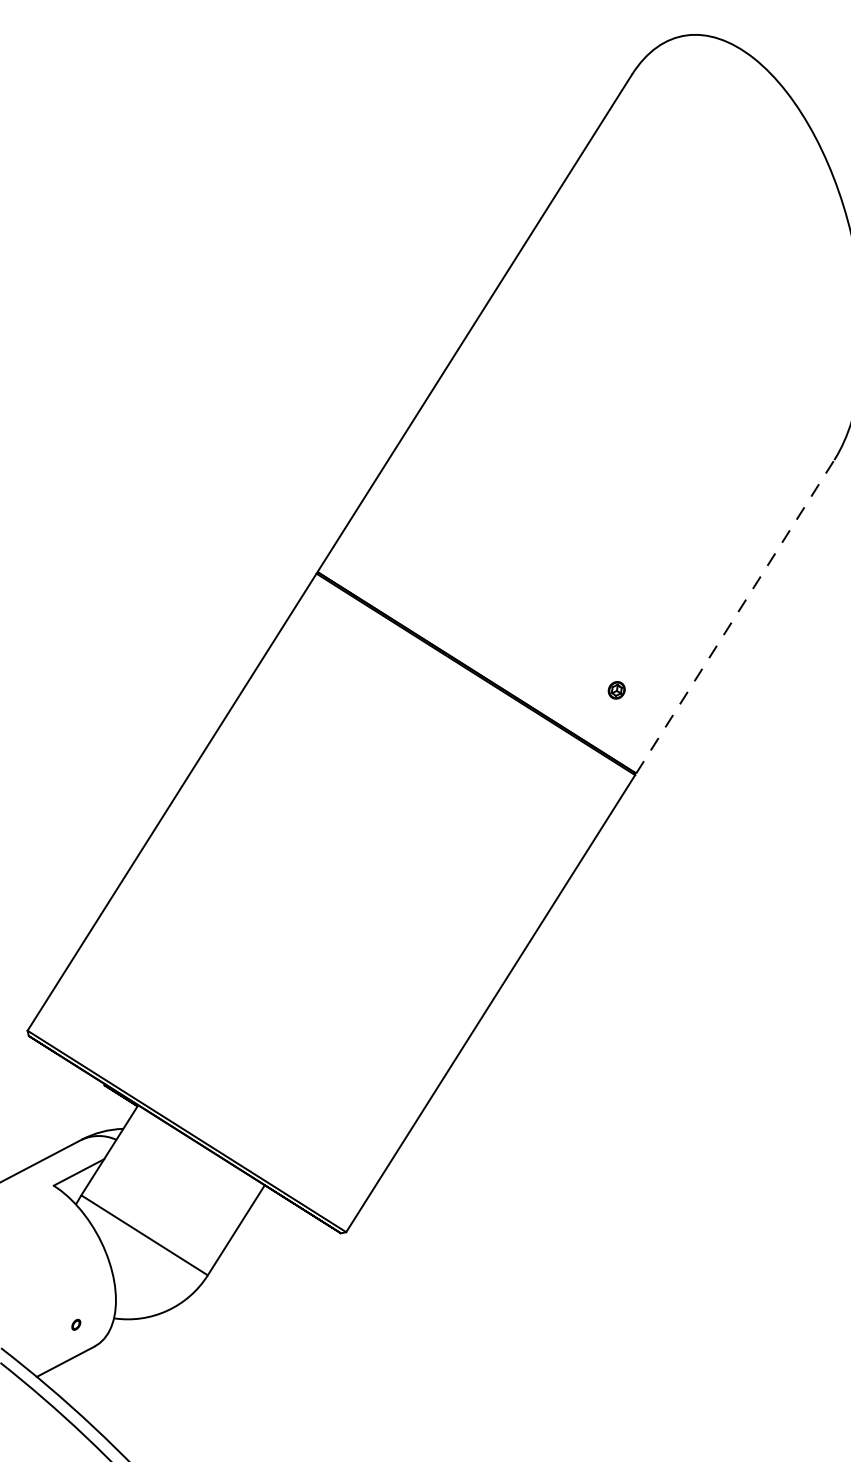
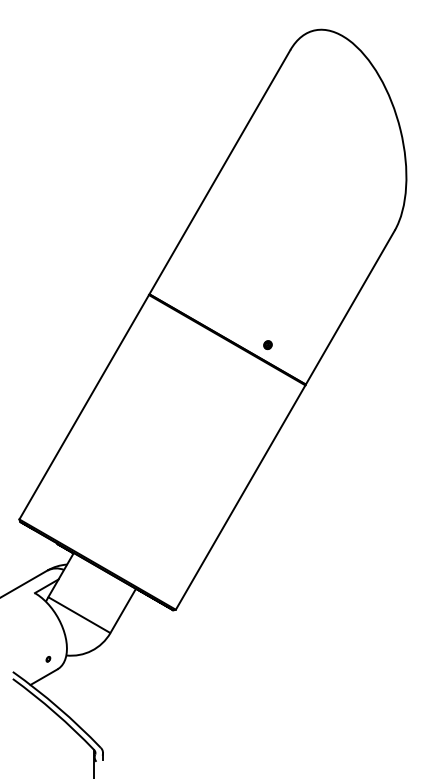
line: (735, 616) -> (350, 307), dashed -> solid
part: (615, 691) -> (267, 345), moved

